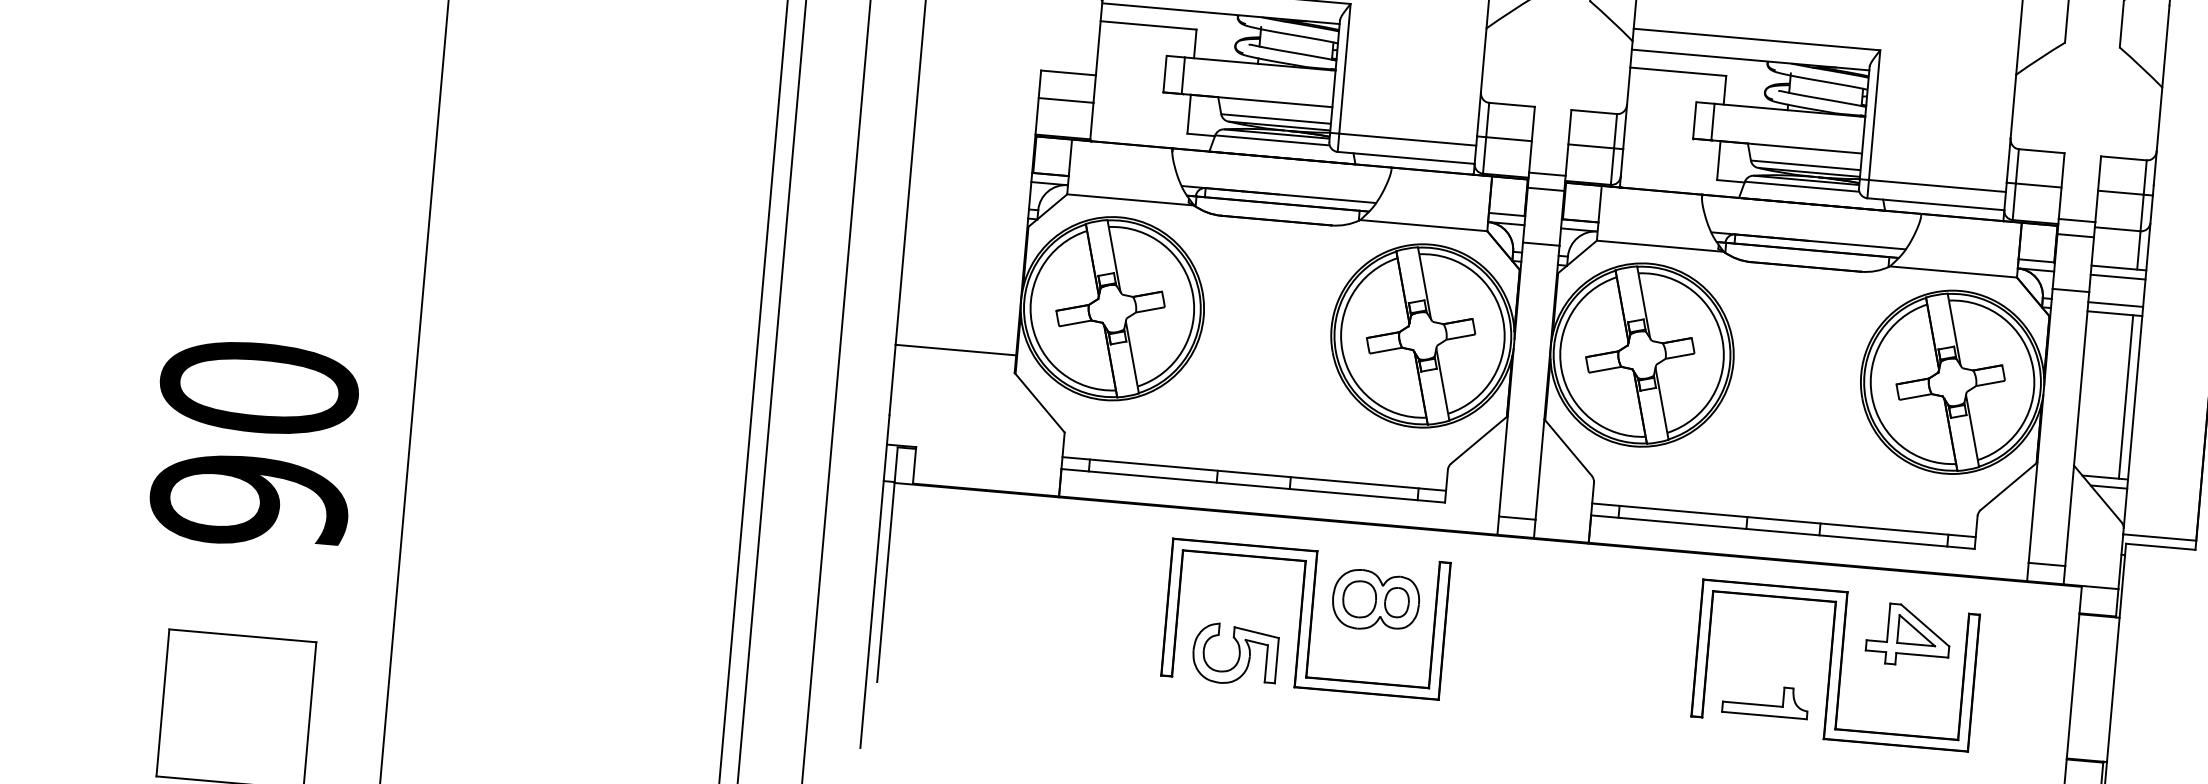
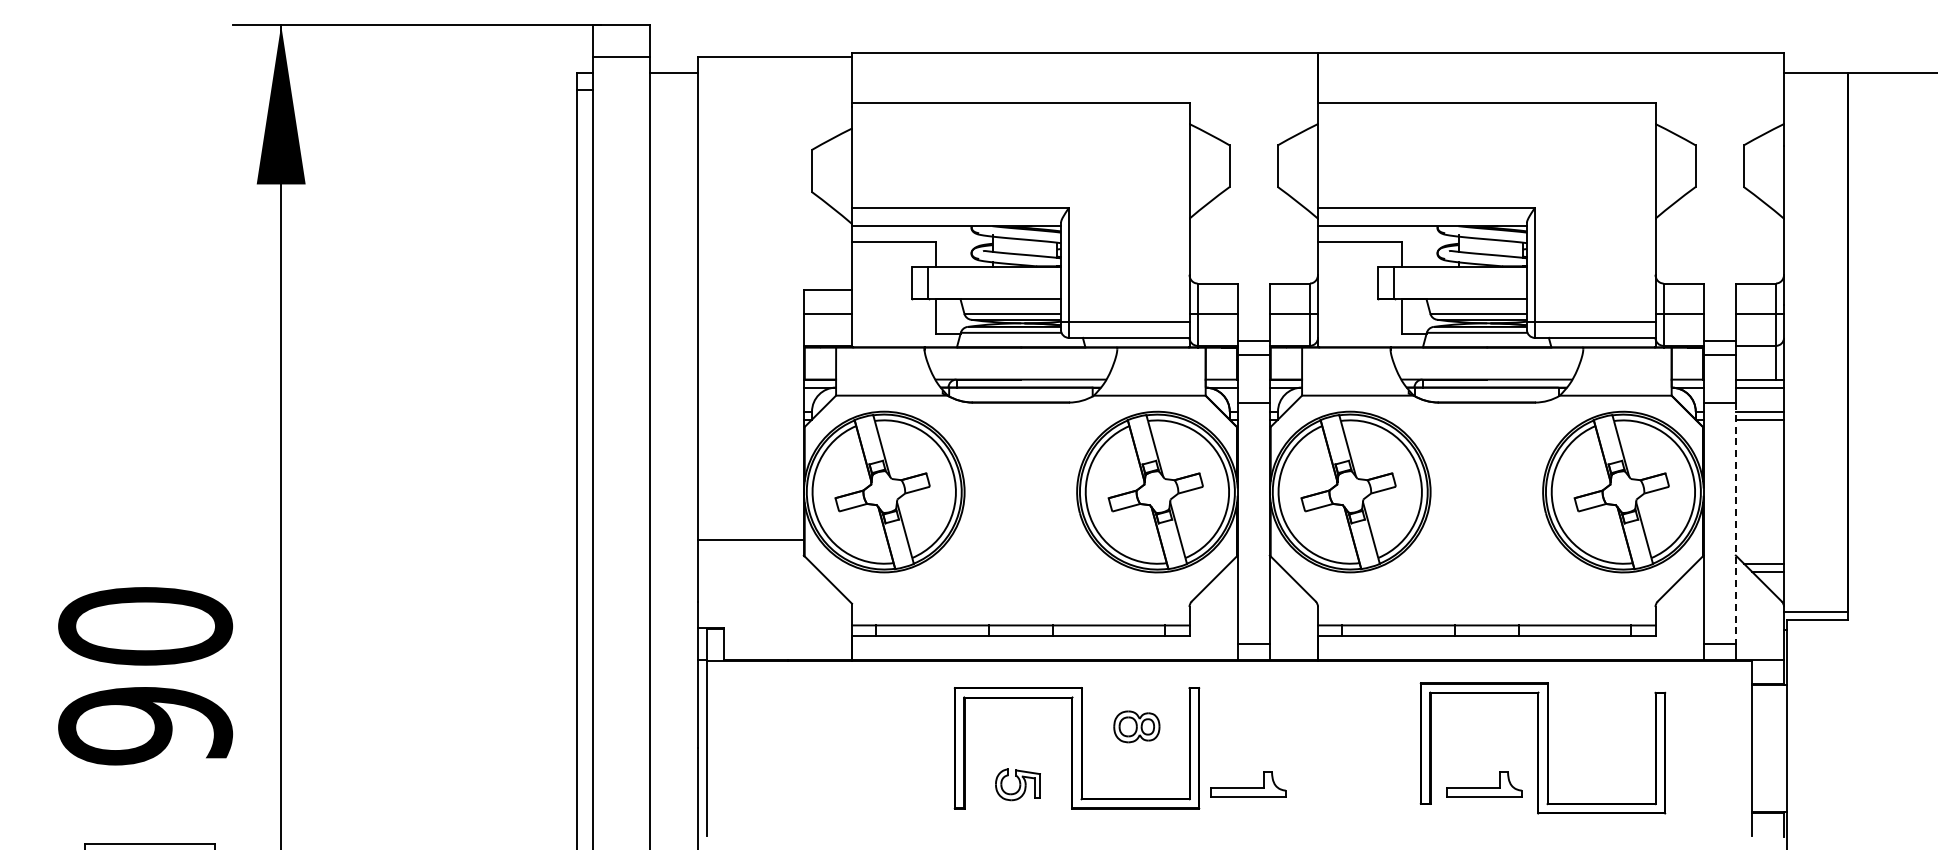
line: (2126, 396) -> (1776, 491), removed
line: (2076, 429) -> (1735, 523), solid -> dashed
part: (1375, 600) -> (1136, 726), size x0.6
part: (1908, 635) -> (1604, 716), removed
part: (1234, 654) -> (1017, 784), size x0.6
part: (1497, 677) -> (1248, 784), added

